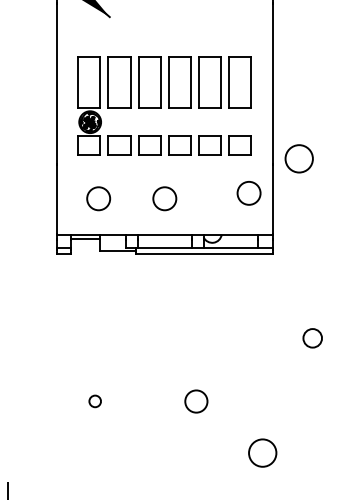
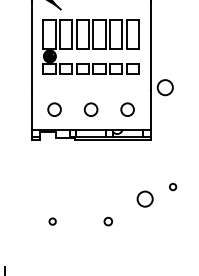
part: (163, 104) -> (90, 46), moved
circle: (248, 192) -> (127, 109), moved
circle: (314, 339) -> (173, 187), size x0.62
circle: (194, 401) -> (107, 221), size x0.62
circle: (261, 451) -> (144, 198), moved

